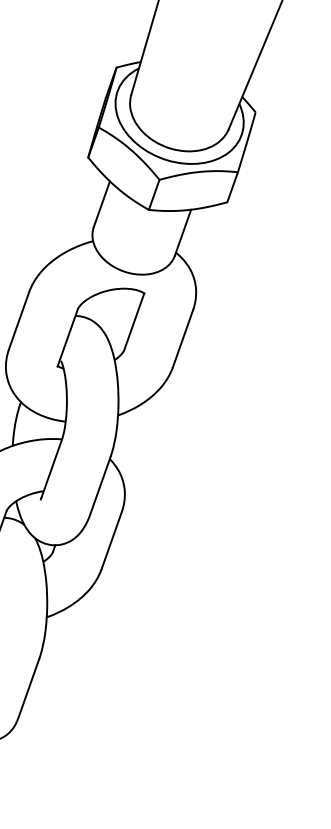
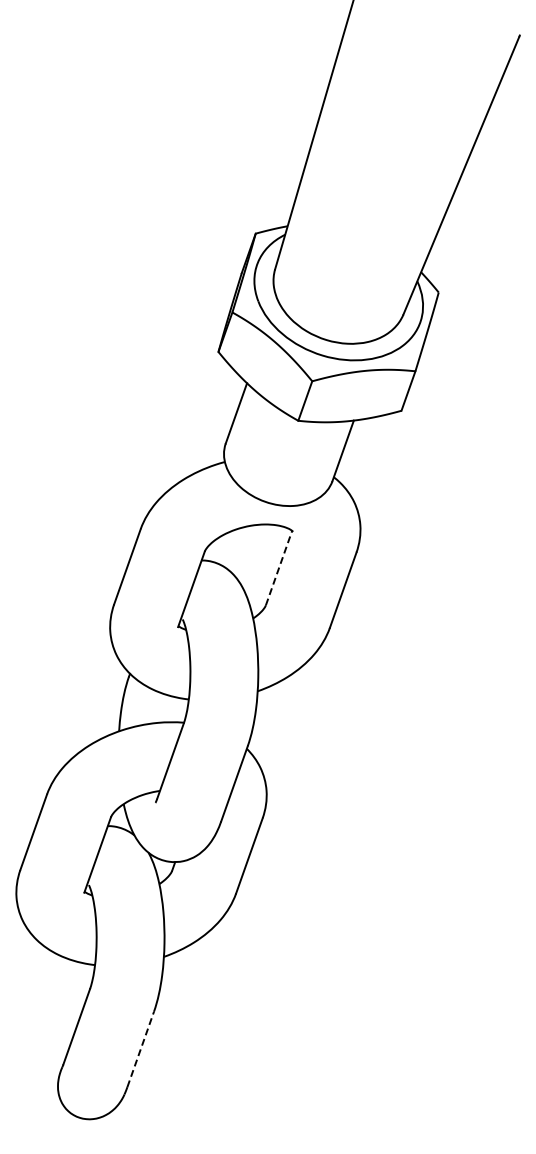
line: (134, 321) -> (279, 567), solid -> dashed
line: (28, 687) -> (140, 1049), solid -> dashed

